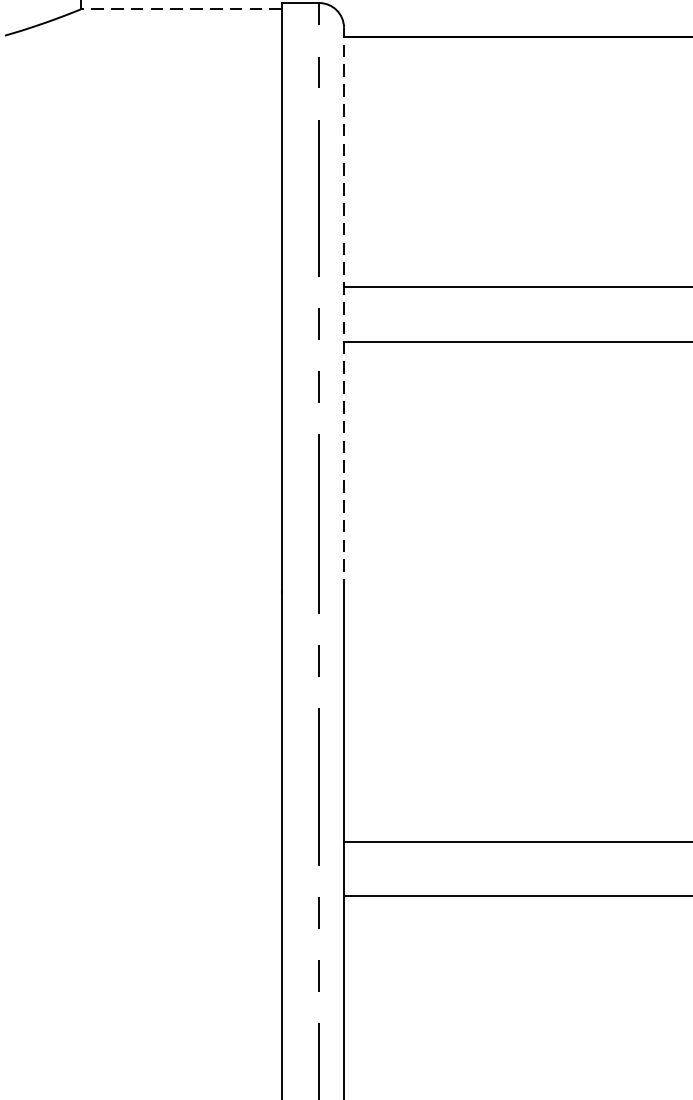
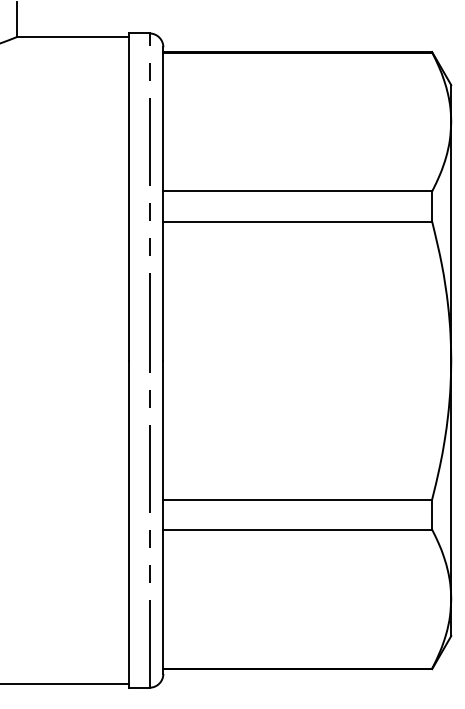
line: (180, 8) -> (72, 36), dashed -> solid
line: (344, 309) -> (163, 203), dashed -> solid

